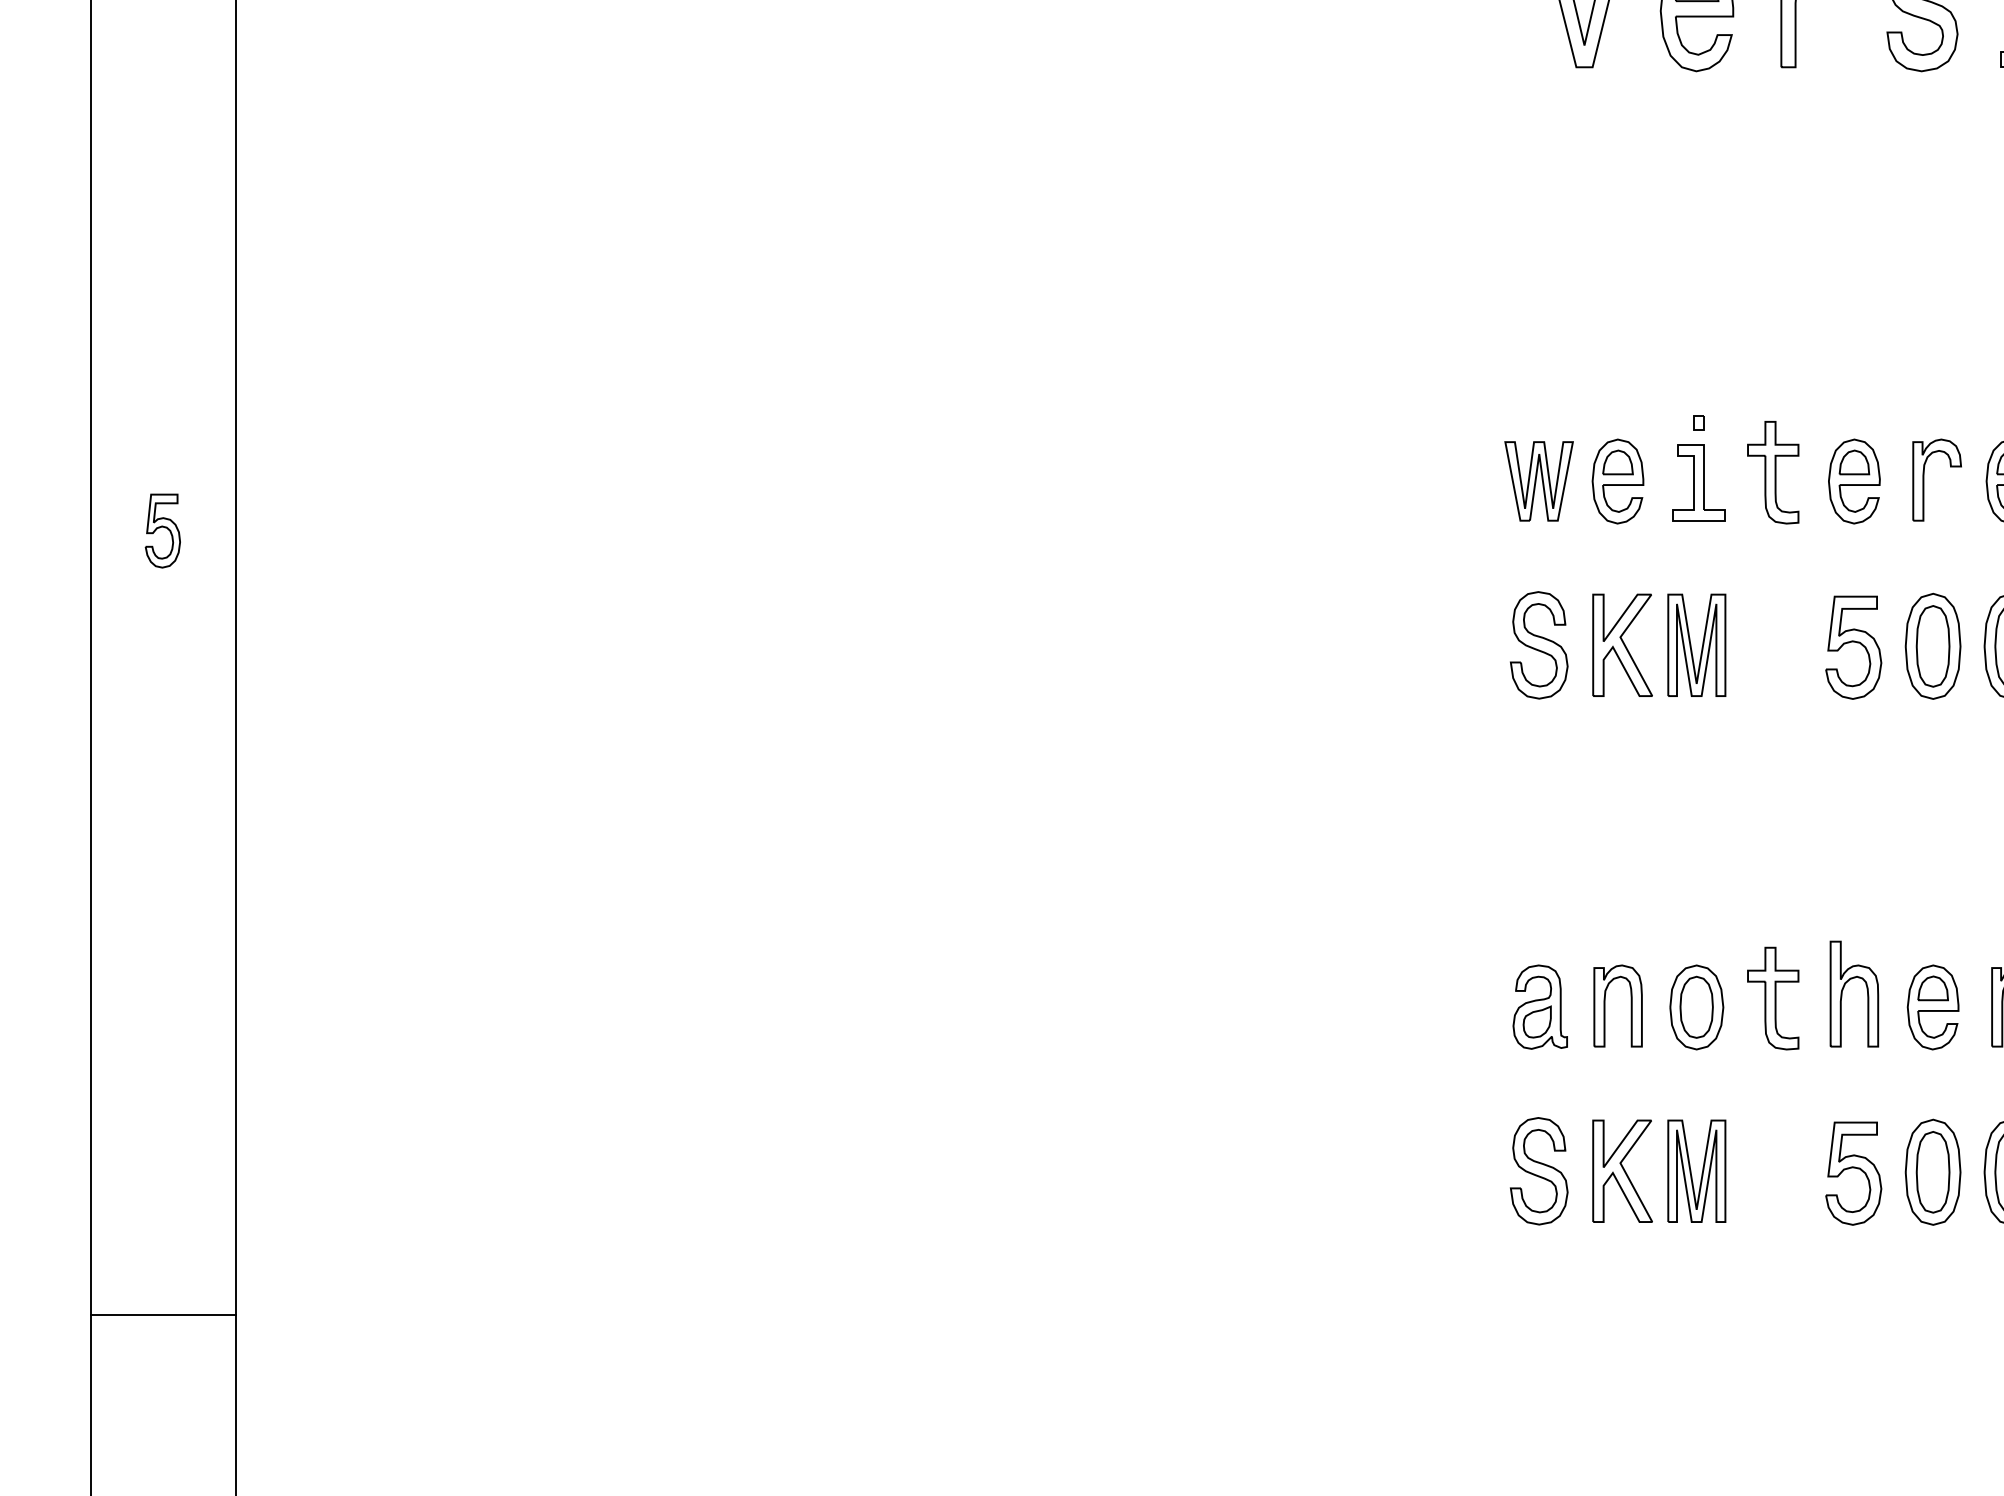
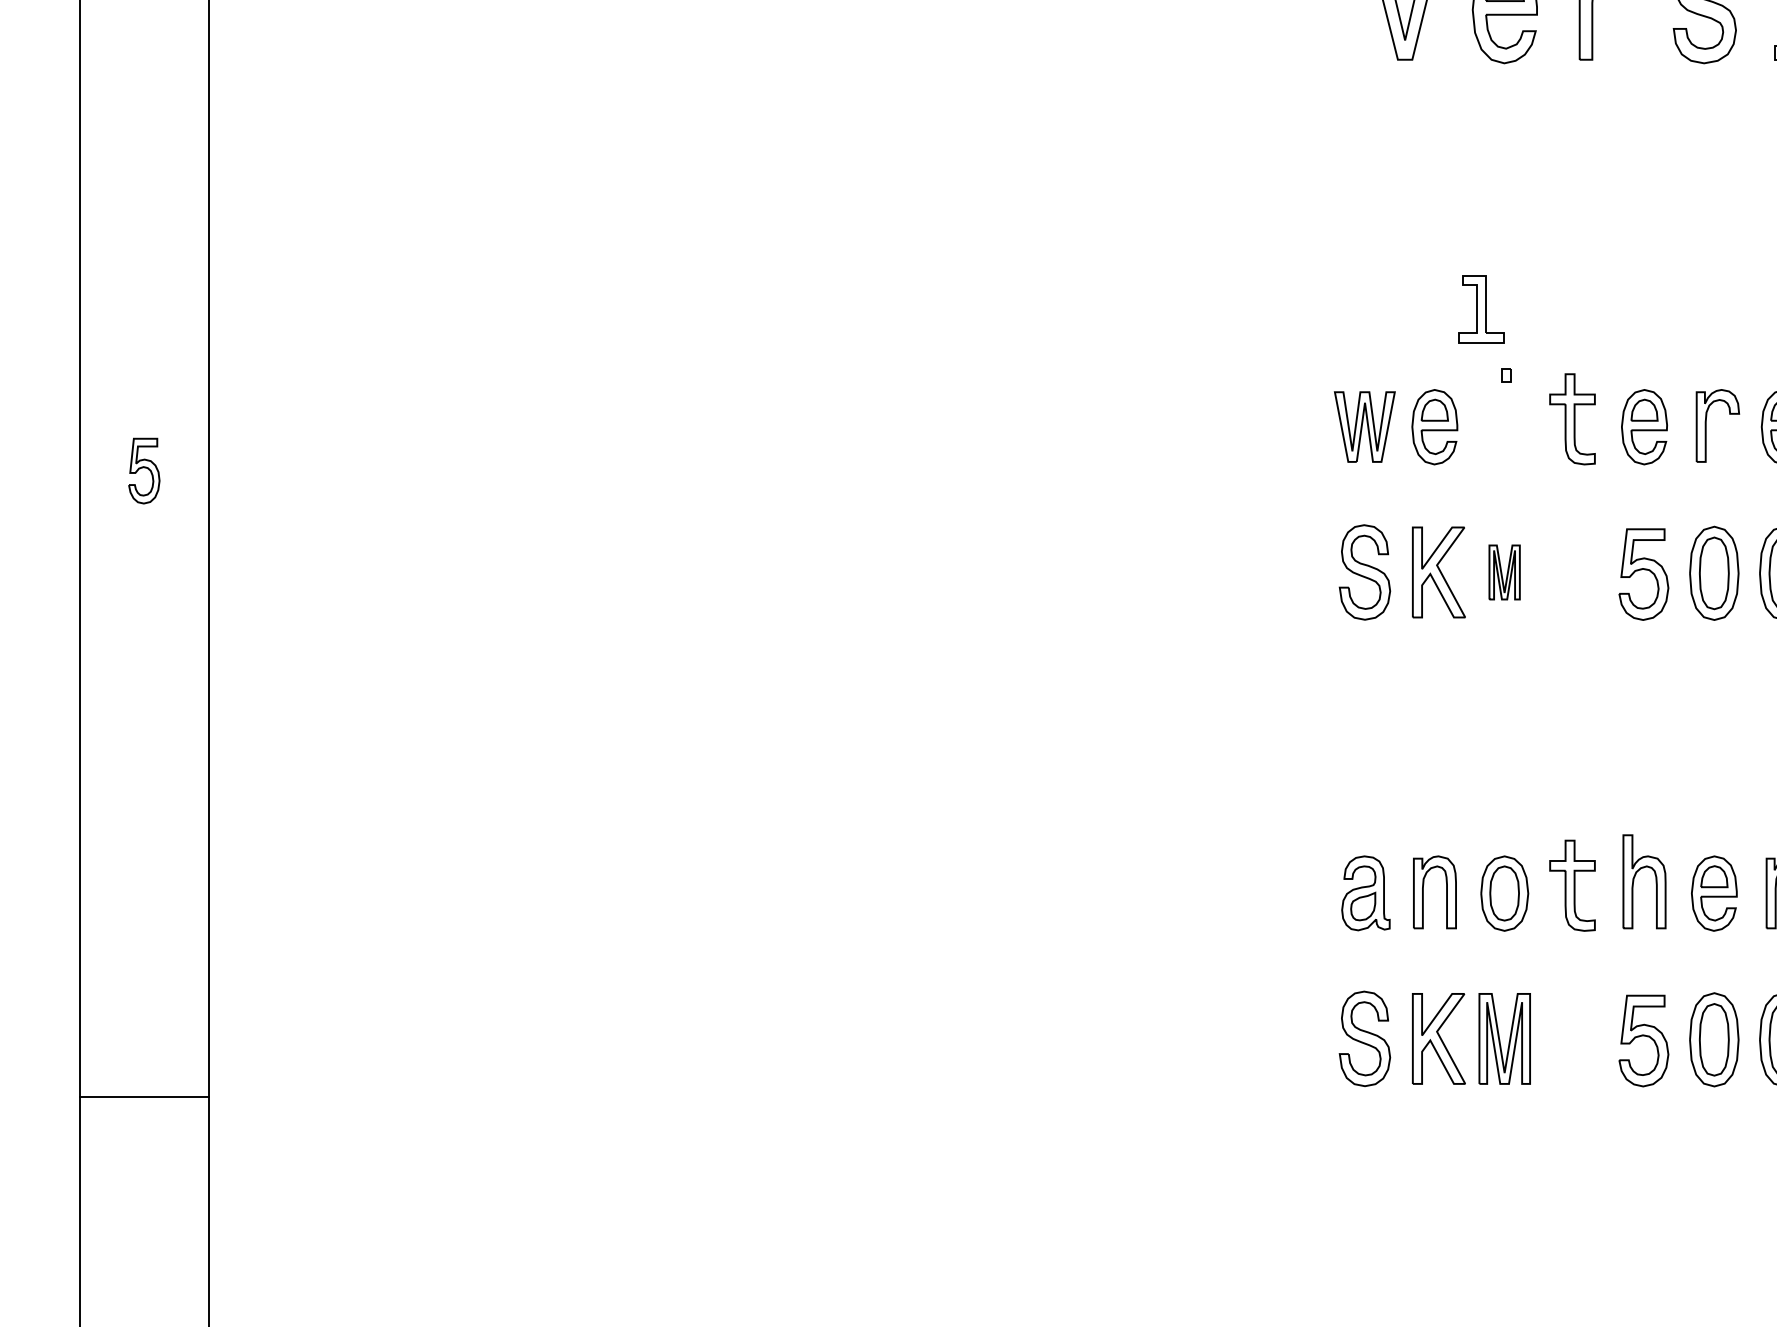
part: (1698, 483) -> (1481, 309), moved
part: (1696, 645) -> (1504, 572), size x0.6
line: (163, 1315) -> (144, 1097), moved

